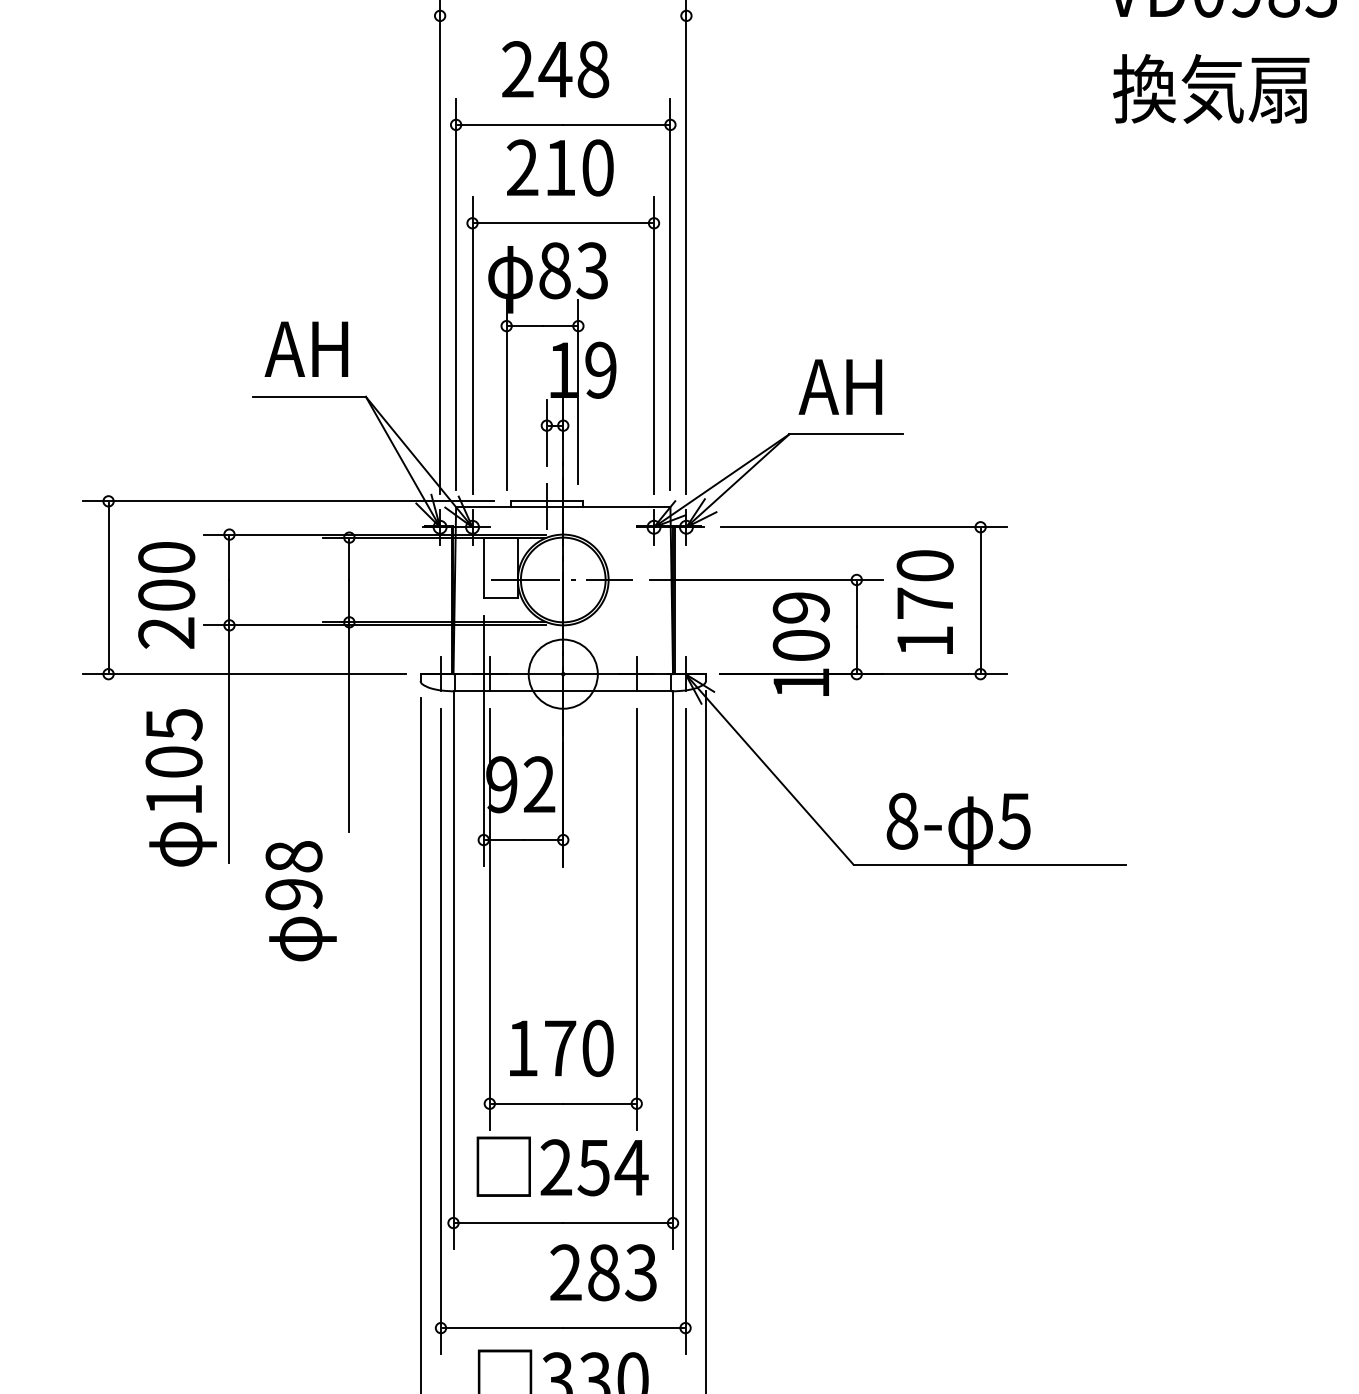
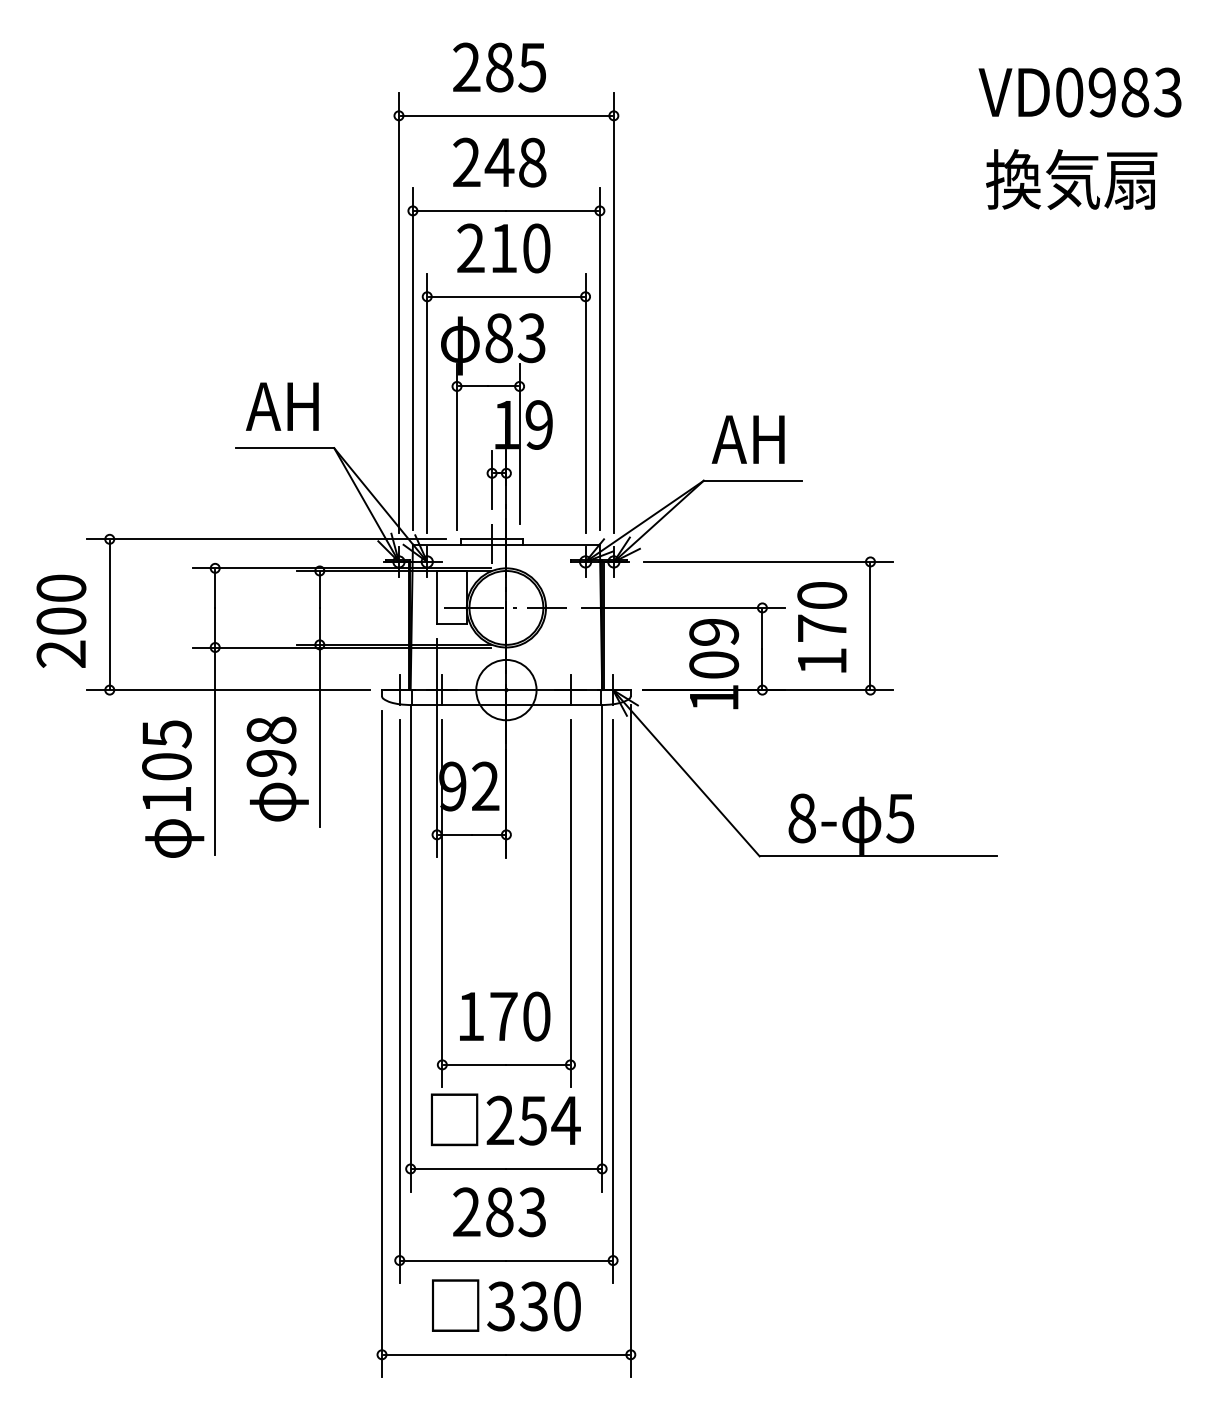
line: (563, 15) -> (506, 115), added
text: (166, 594) -> (61, 620), moved
text: (300, 900) -> (277, 768), moved
text: (603, 1273) -> (499, 1212), moved

